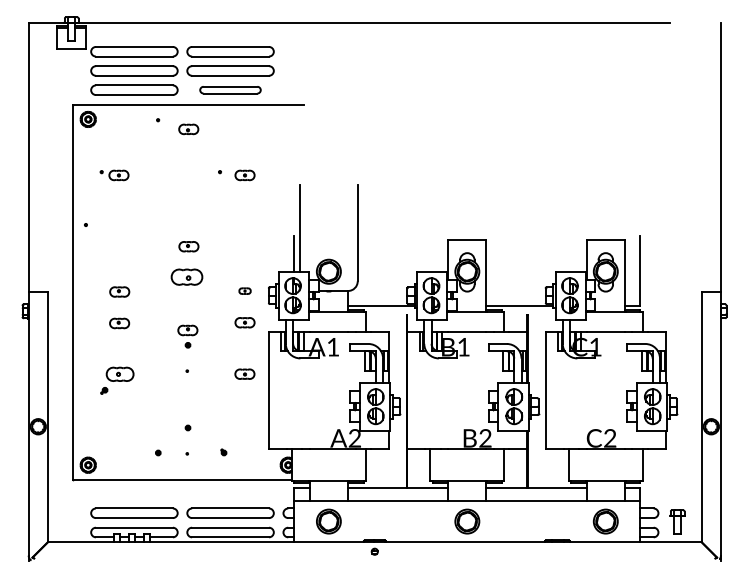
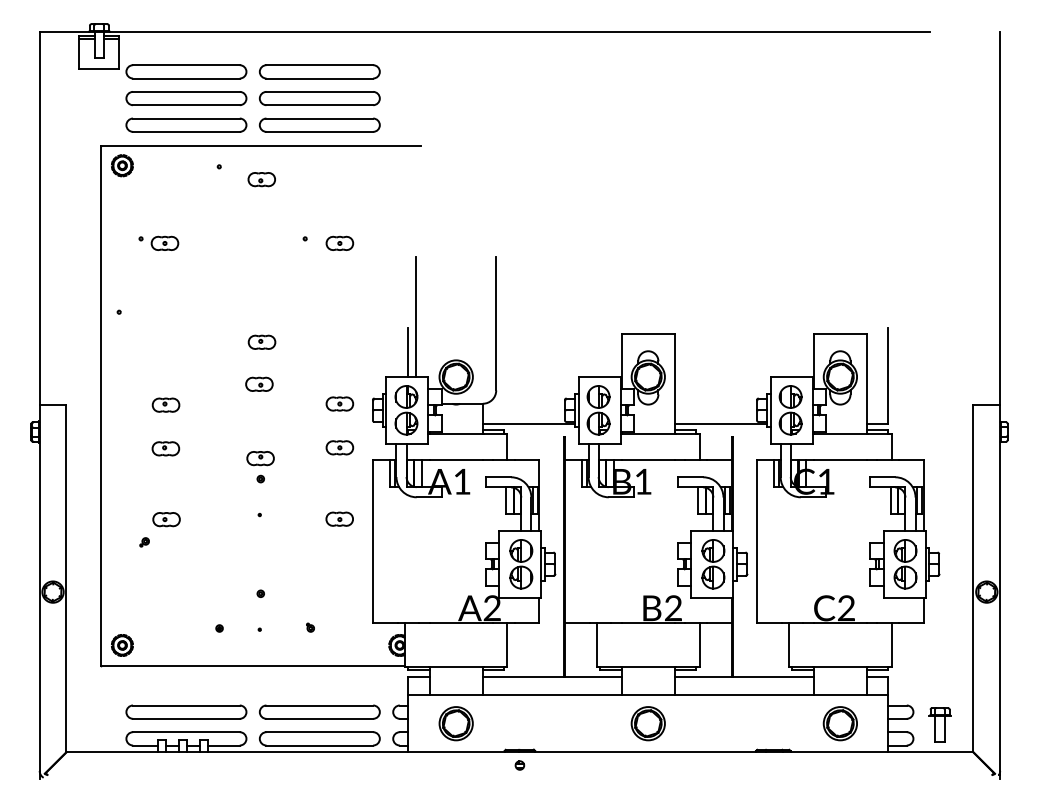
part: (230, 89) -> (319, 124), size x1.43
part: (187, 276) -> (259, 383), size x0.62
part: (244, 290) -> (339, 403), size x1.67
part: (120, 374) -> (166, 519), size x0.71

